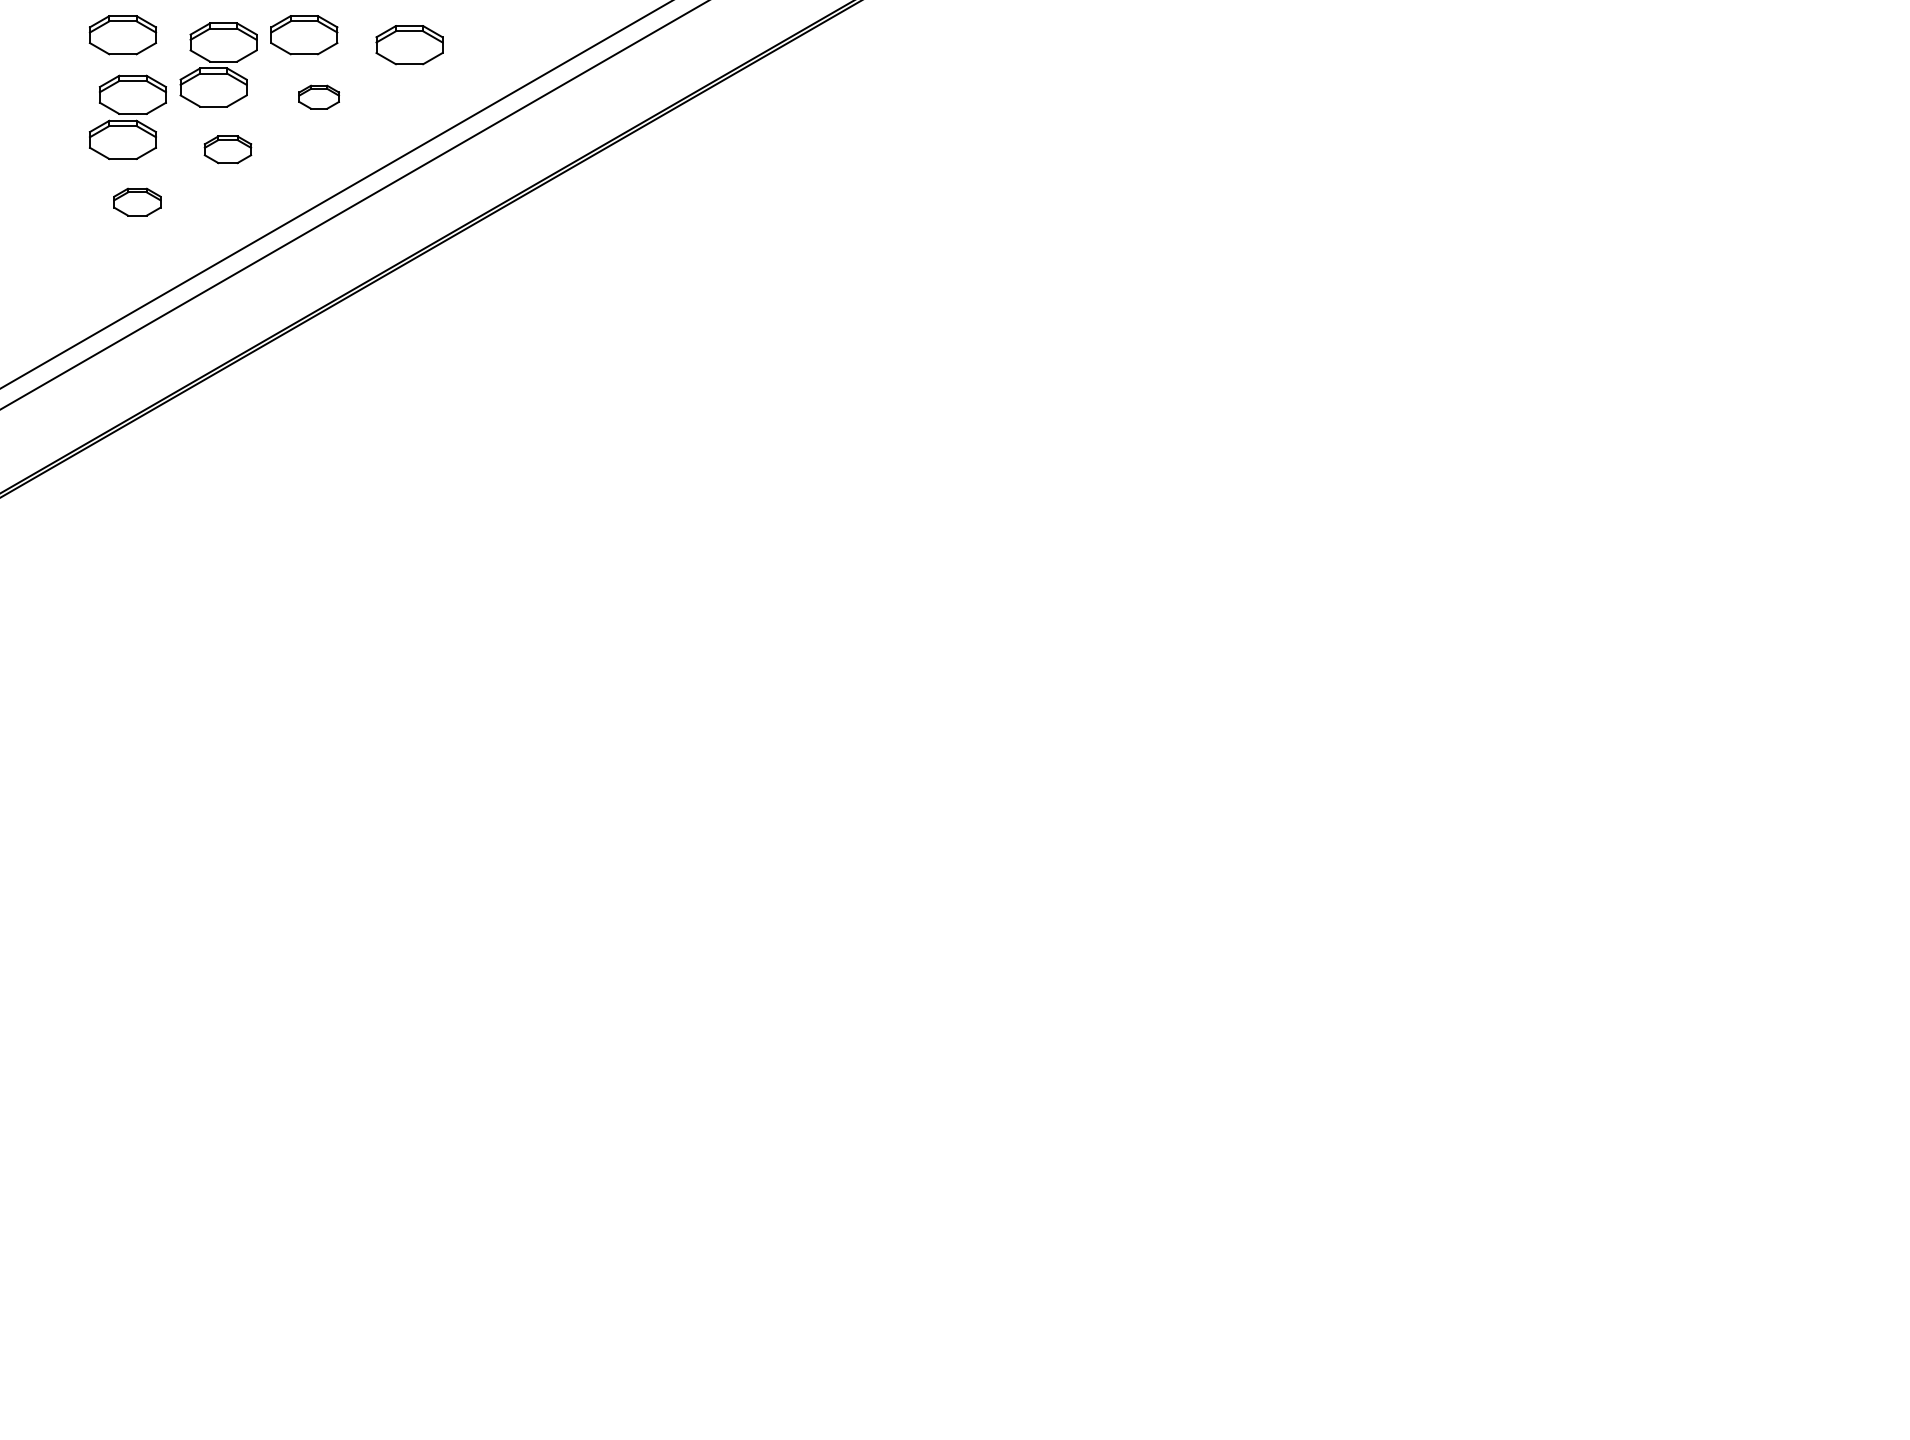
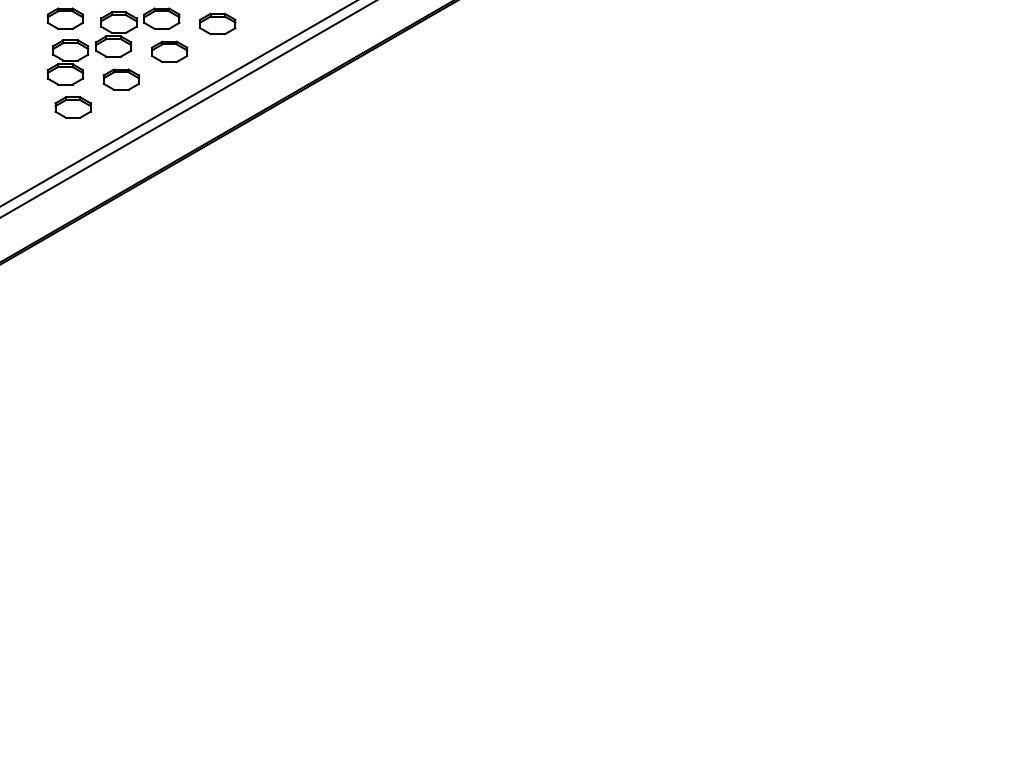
part: (318, 96) -> (169, 51), size x1.67
part: (226, 149) -> (120, 79), size x1.43
part: (136, 202) -> (72, 107), size x1.43

